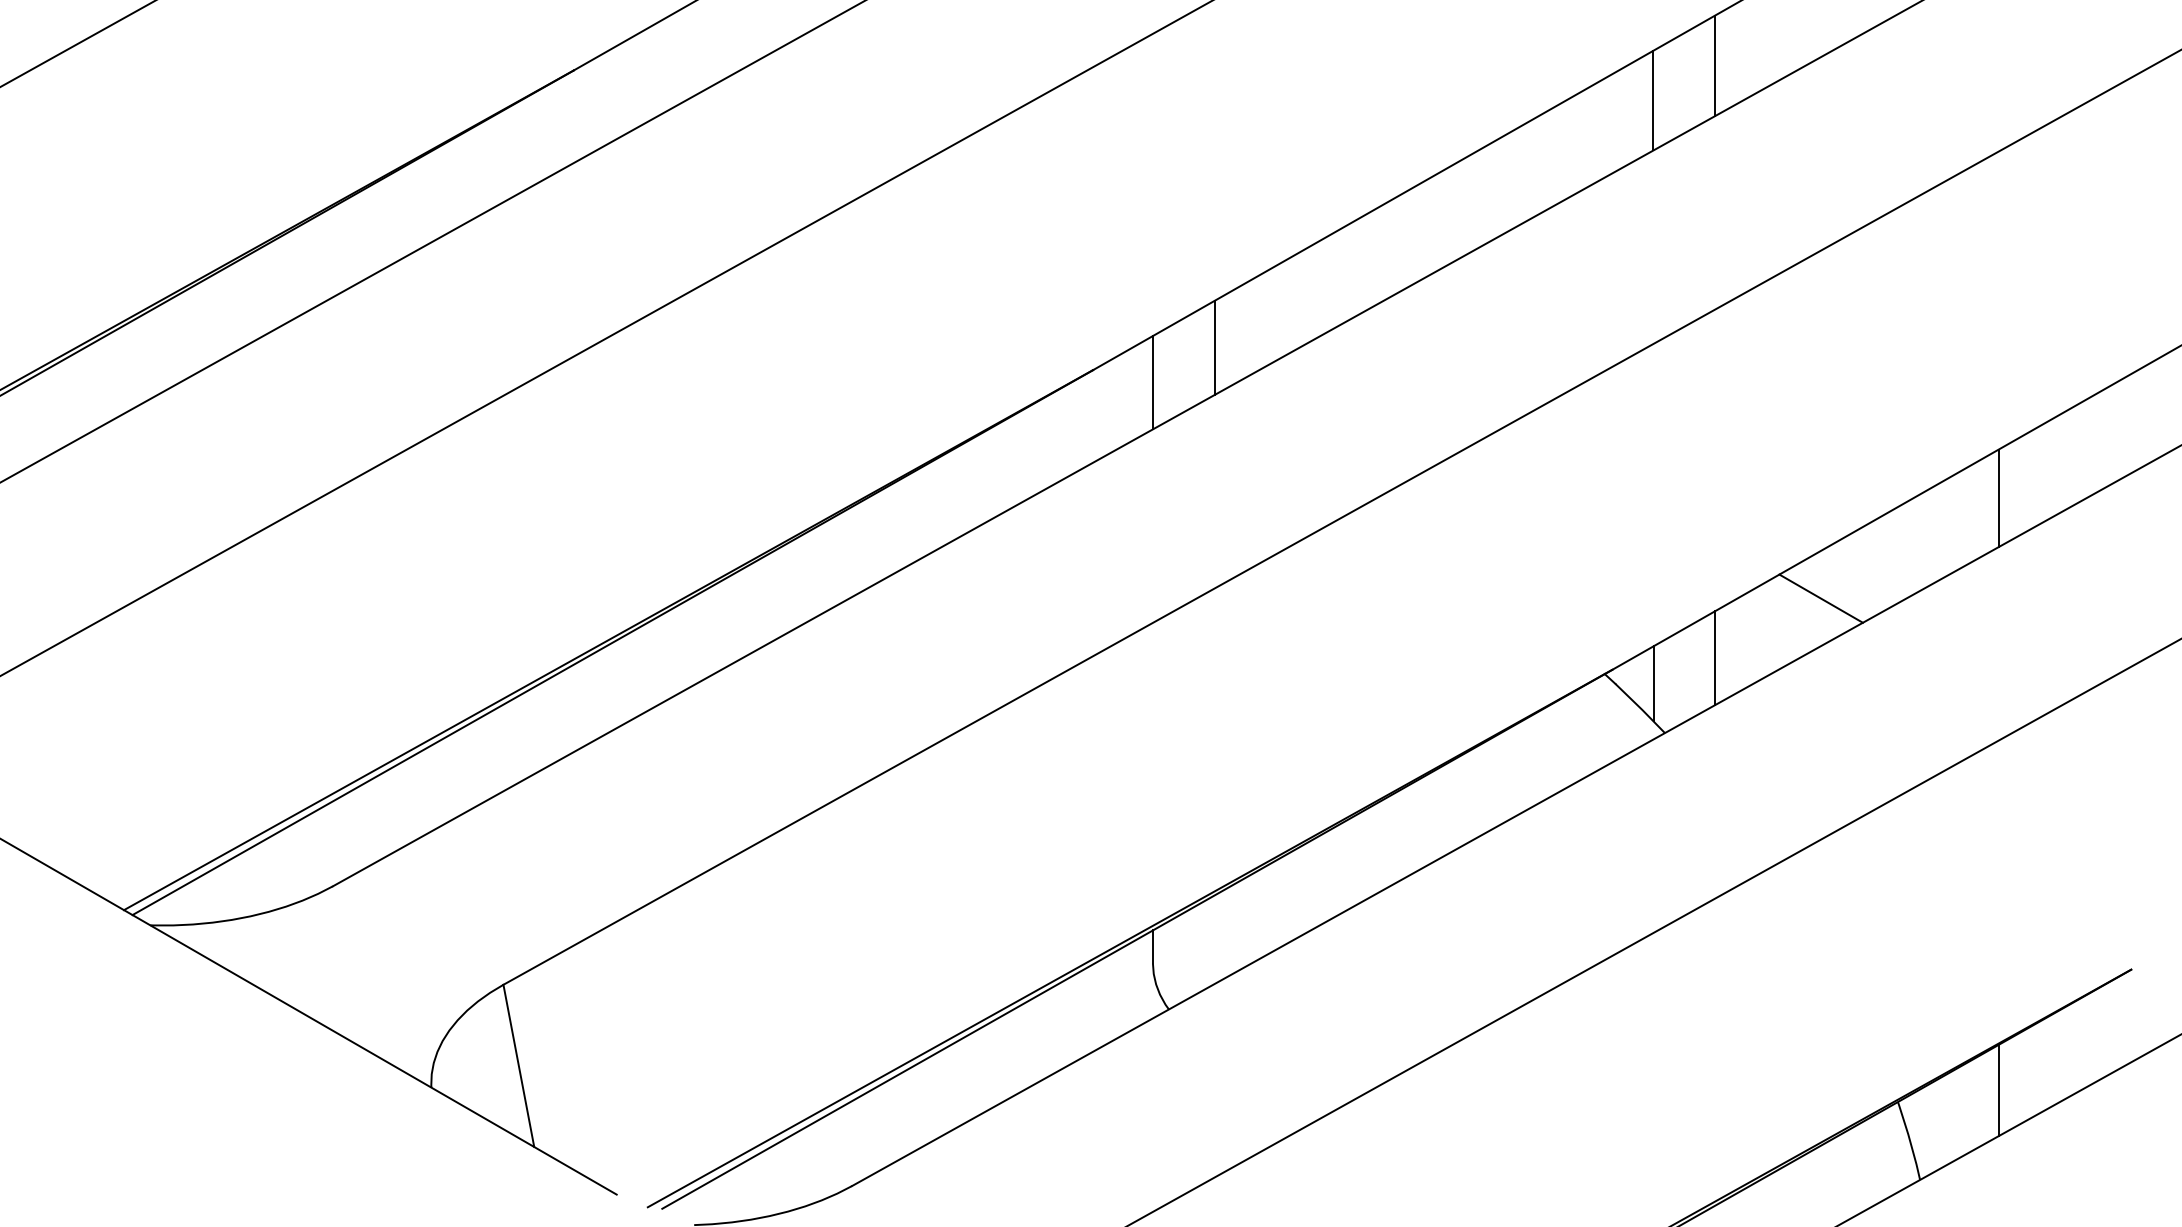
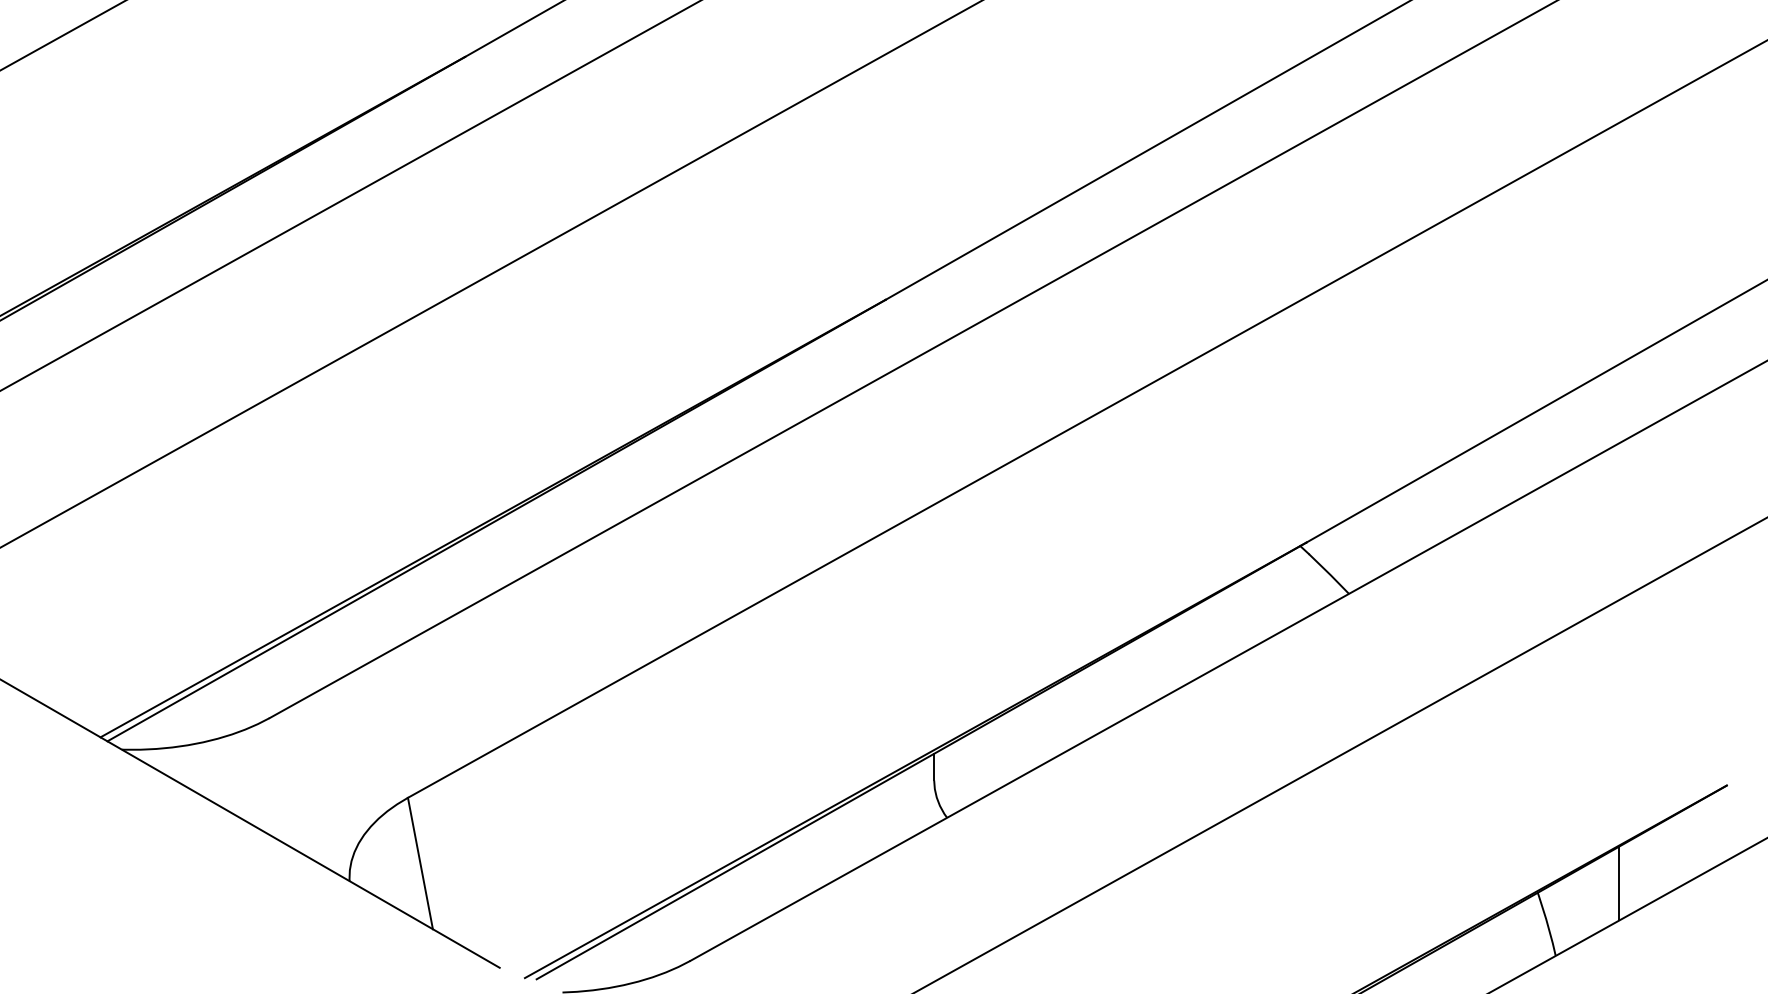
line: (1715, 65) -> (1389, 53), removed
line: (1653, 100) -> (1339, 81), removed
line: (1214, 347) -> (984, 281), removed
line: (1152, 382) -> (933, 309), removed
line: (1998, 498) -> (1619, 403), removed
line: (1820, 598) -> (1475, 484), removed
line: (1715, 658) -> (1389, 533), removed
line: (1653, 683) -> (1339, 553), removed

